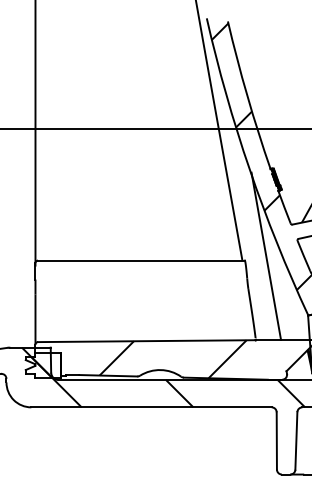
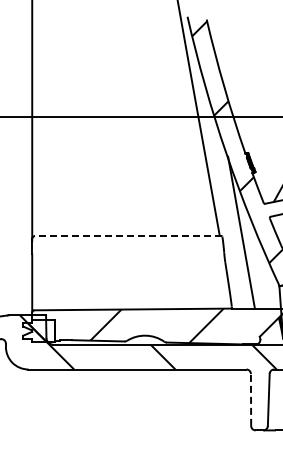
line: (141, 260) -> (128, 236), solid -> dashed
line: (277, 440) -> (251, 399), solid -> dashed

